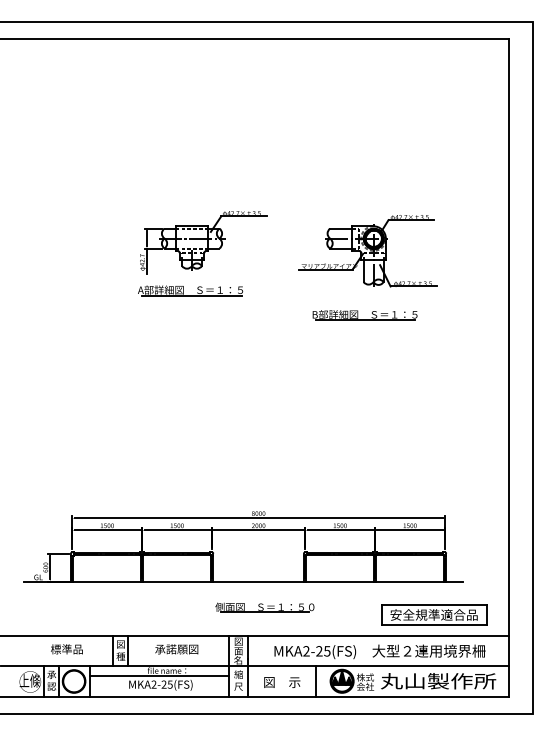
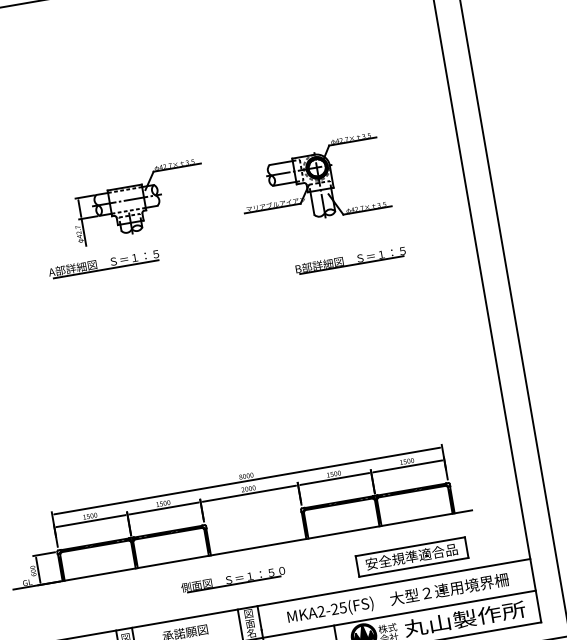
part: (190, 290) -> (103, 263), moved
part: (364, 315) -> (350, 260), moved
part: (264, 607) -> (232, 579), moved
part: (434, 614) -> (411, 556), moved

